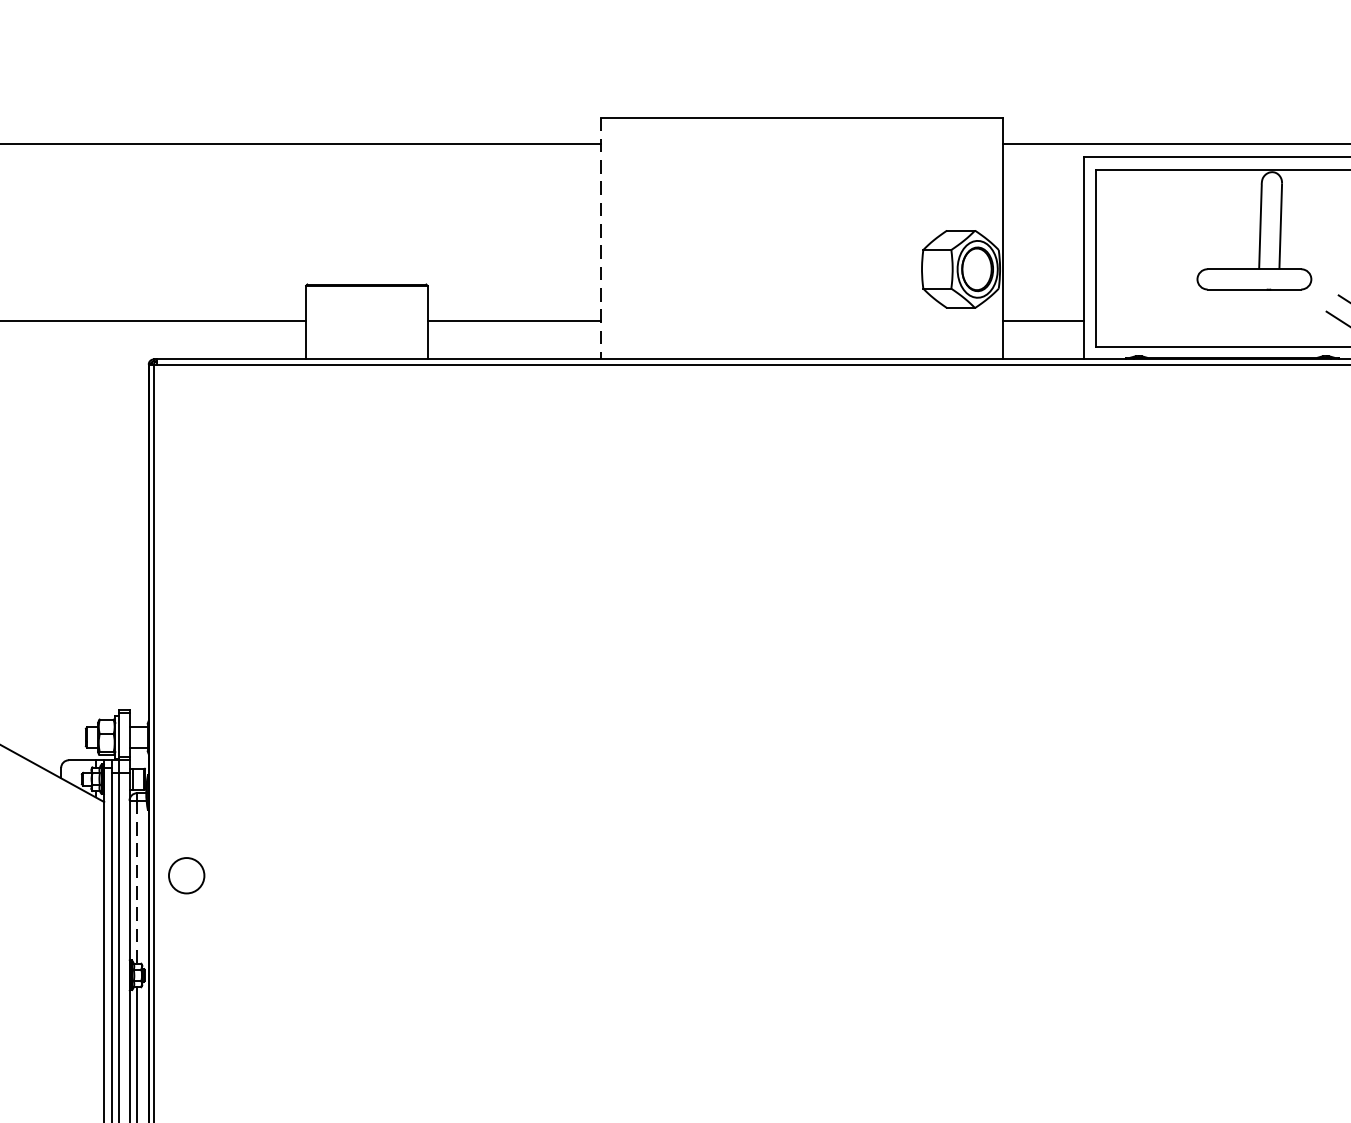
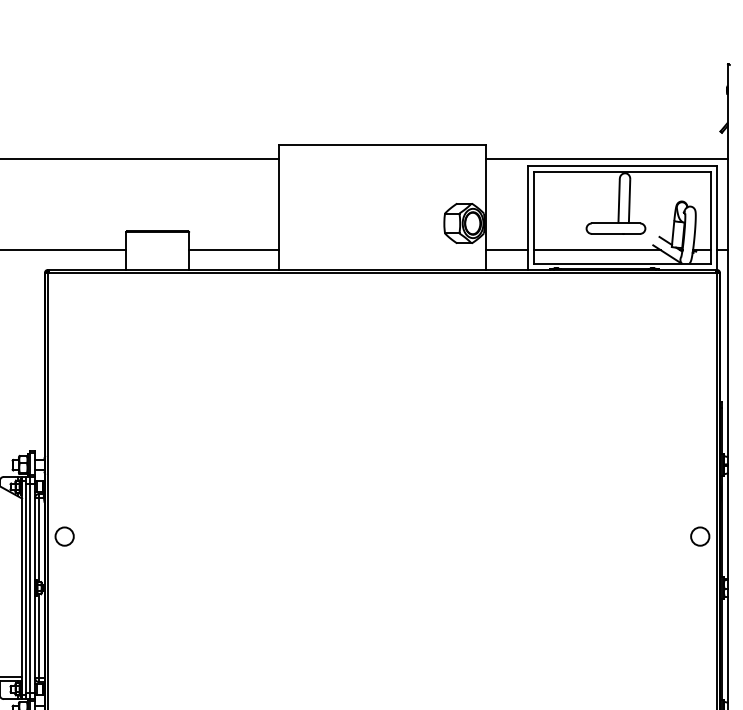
line: (600, 240) -> (278, 208), dashed -> solid
line: (1218, 321) -> (597, 250), added
line: (137, 883) -> (39, 540), dashed -> solid

